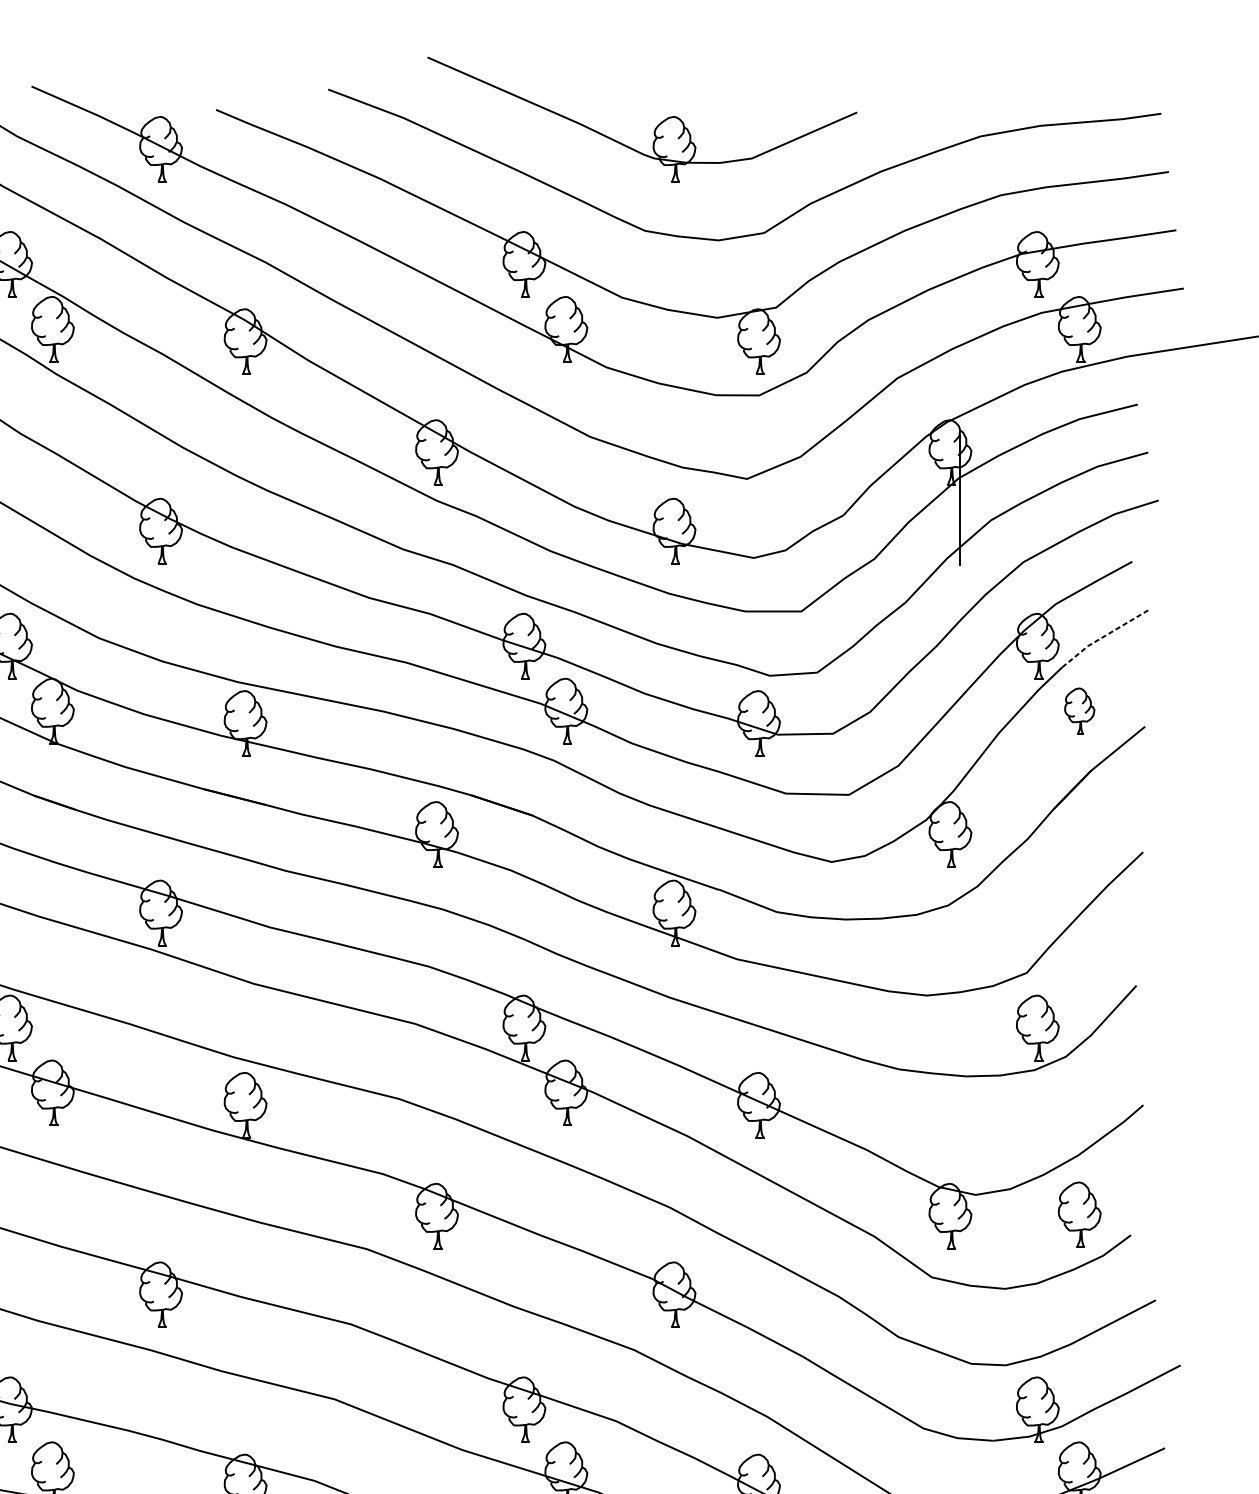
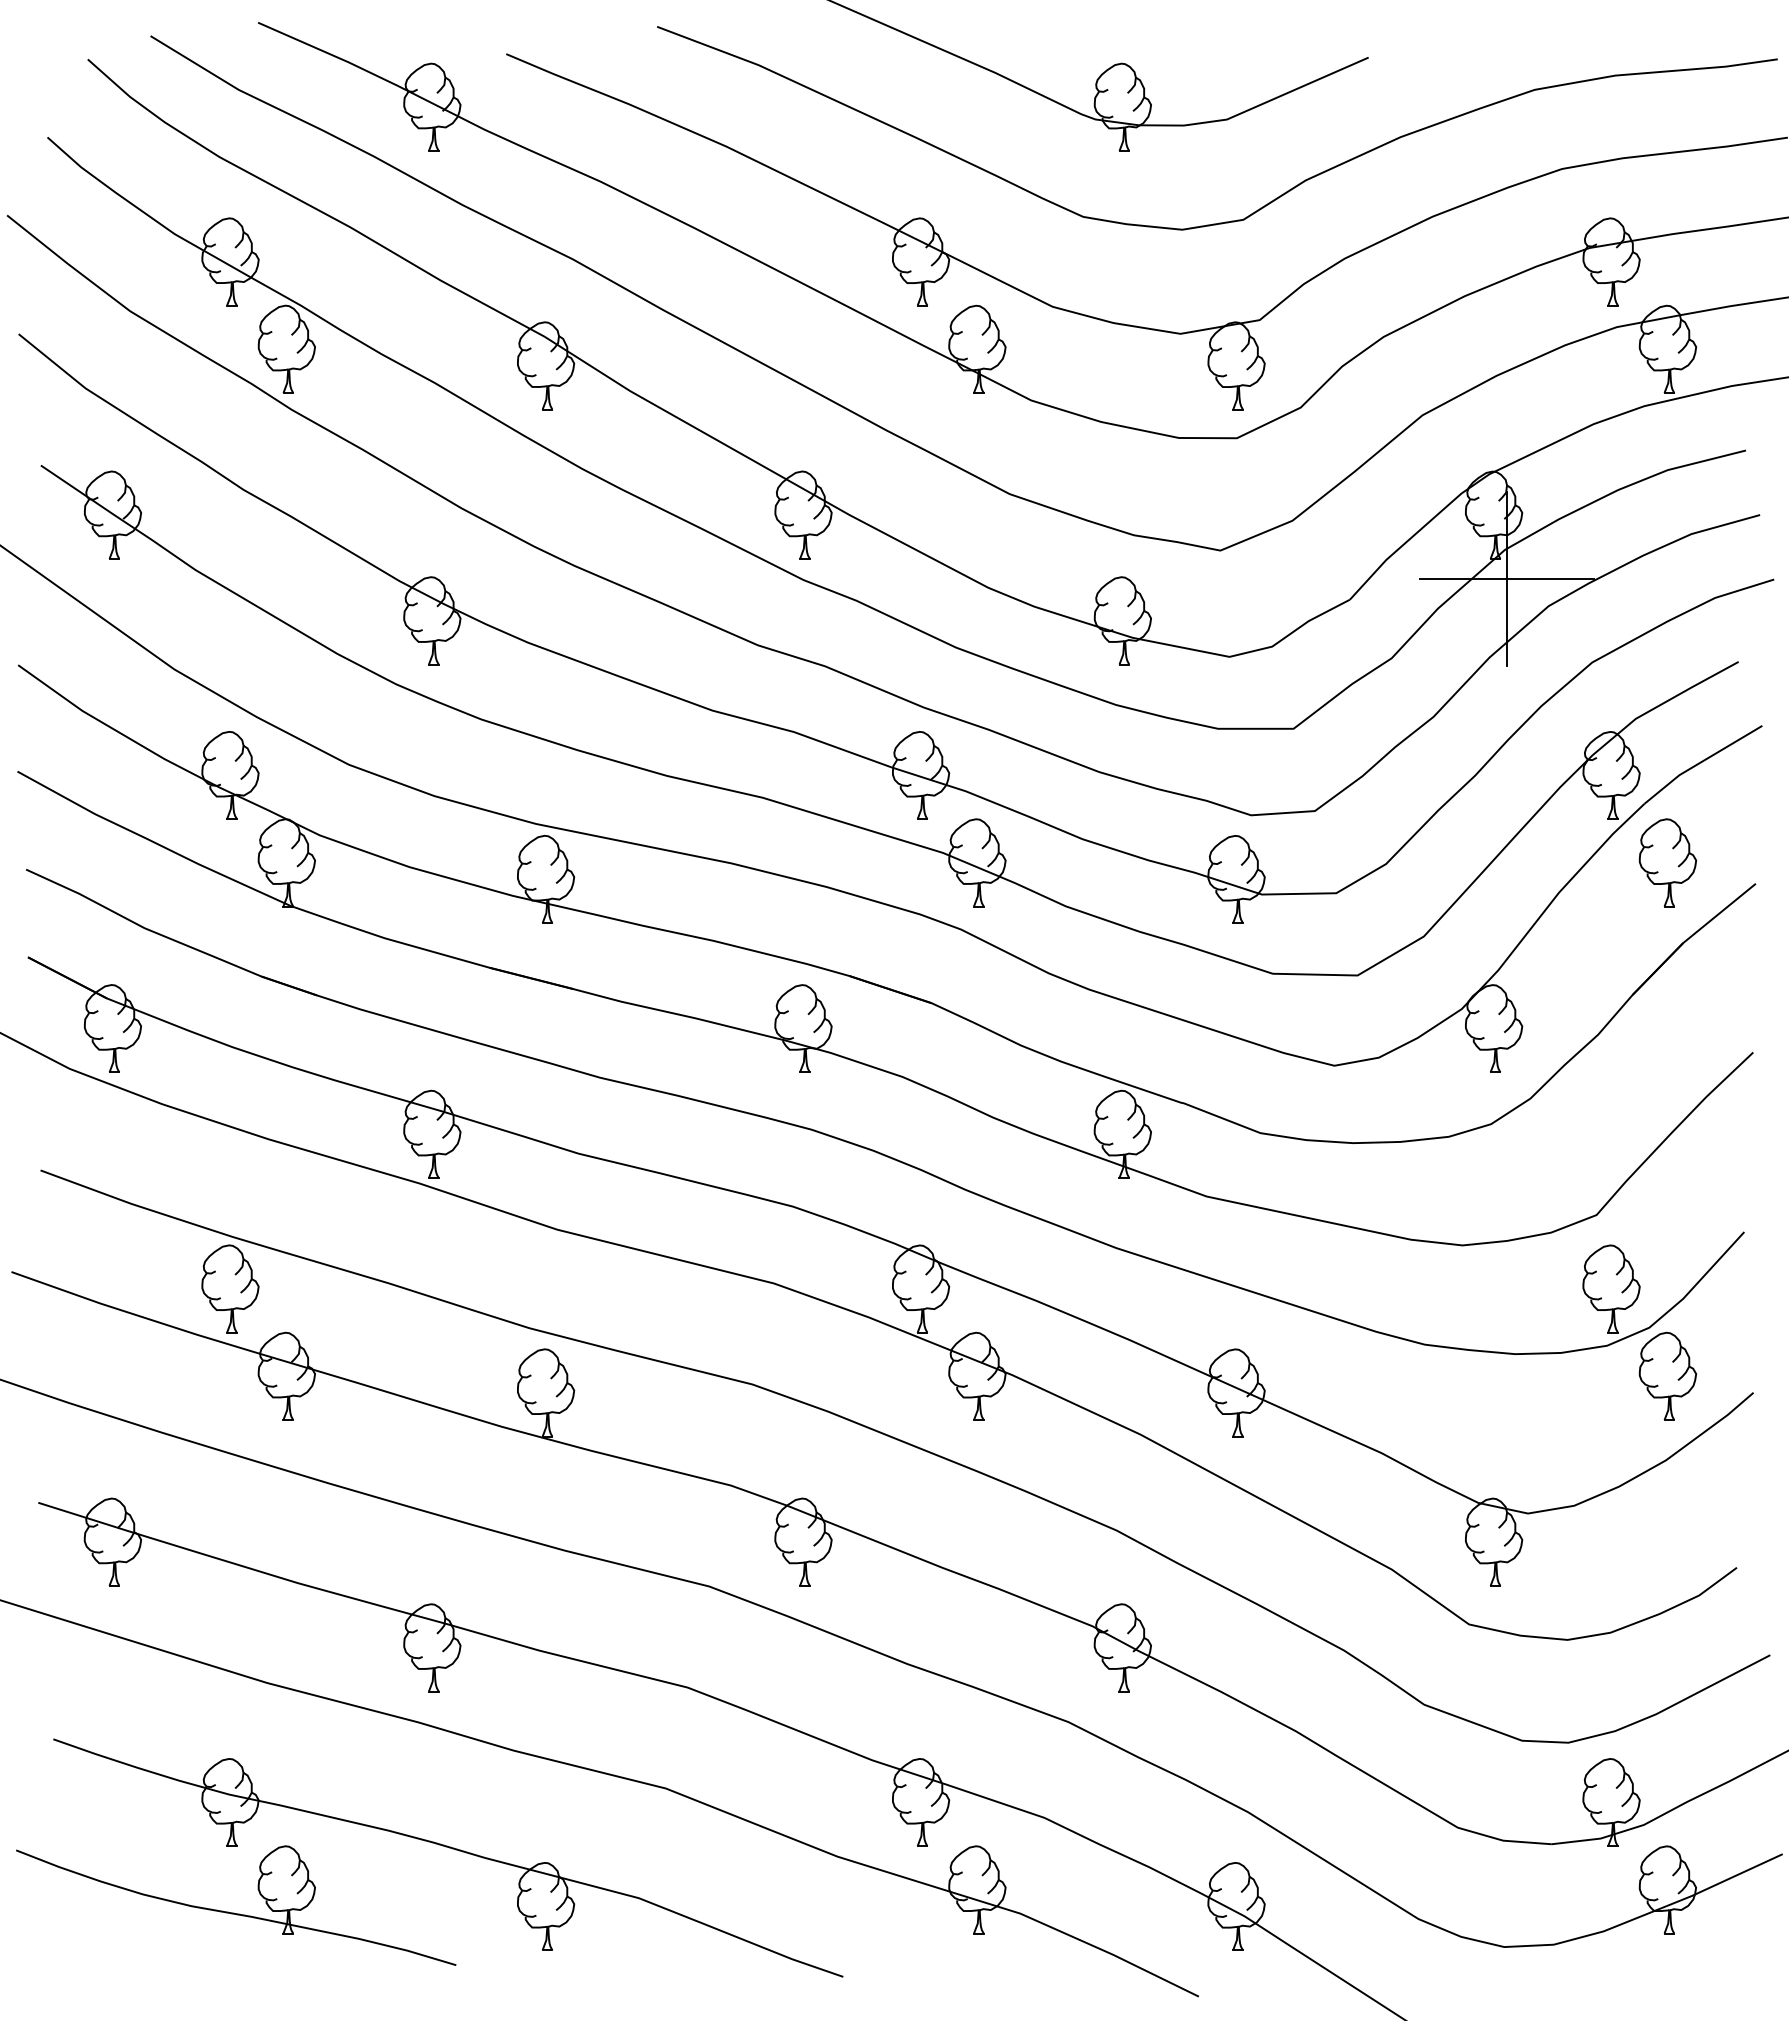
line: (960, 499) -> (1507, 578), added
line: (1103, 636) -> (1700, 762), dashed -> solid
part: (1079, 710) -> (1667, 862), size x1.43
part: (1079, 1214) -> (1667, 1375), moved

